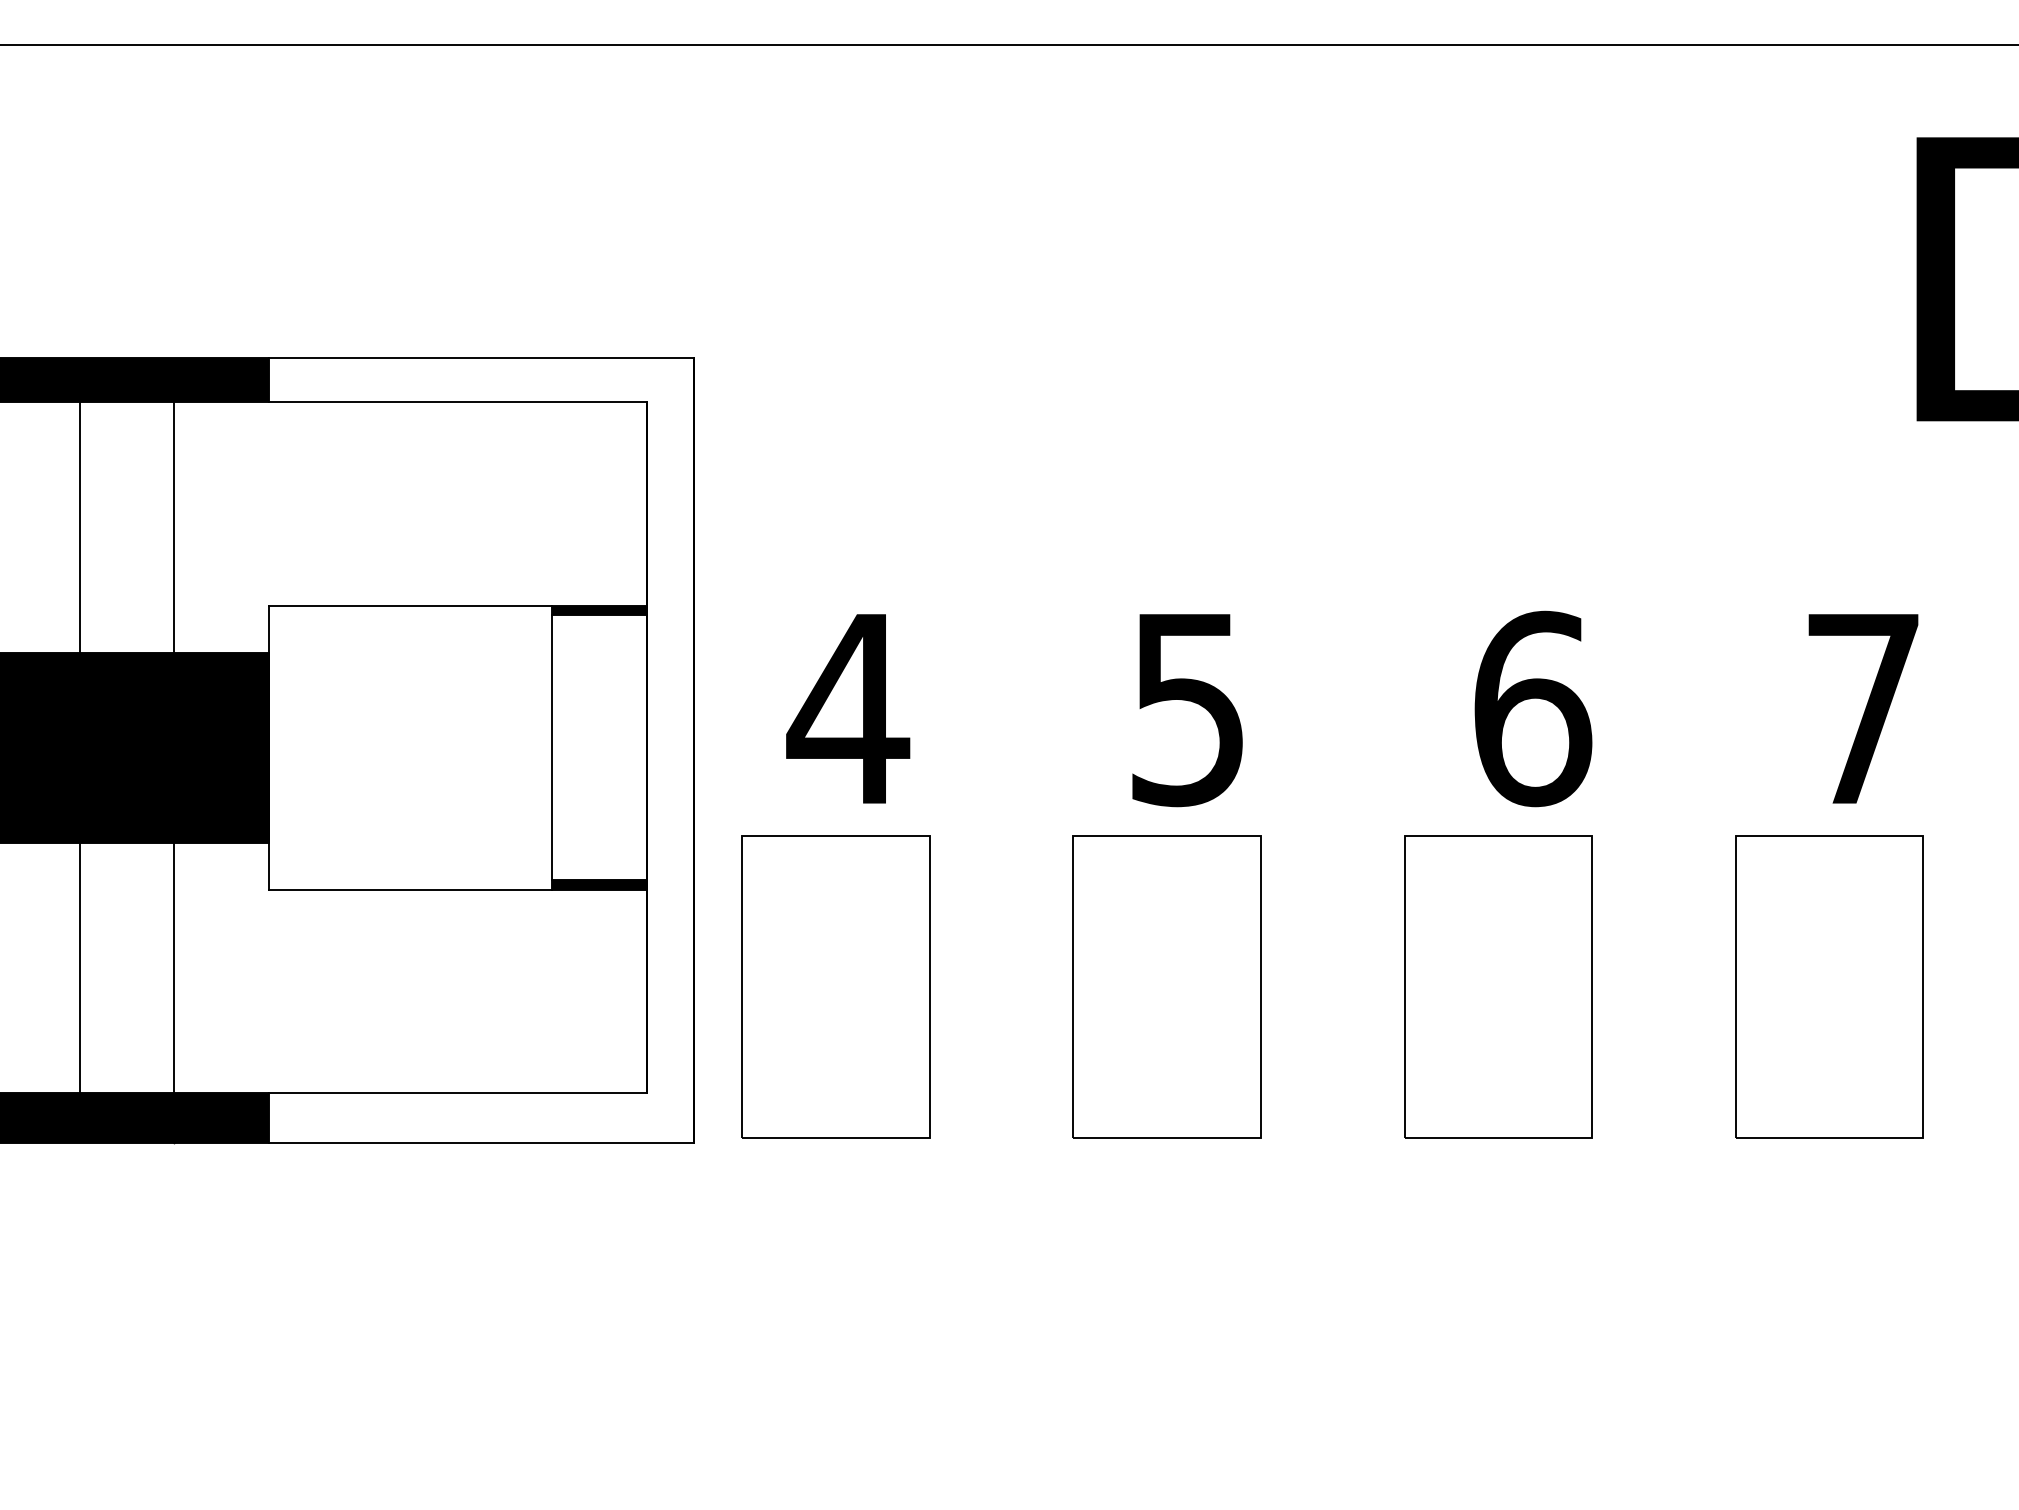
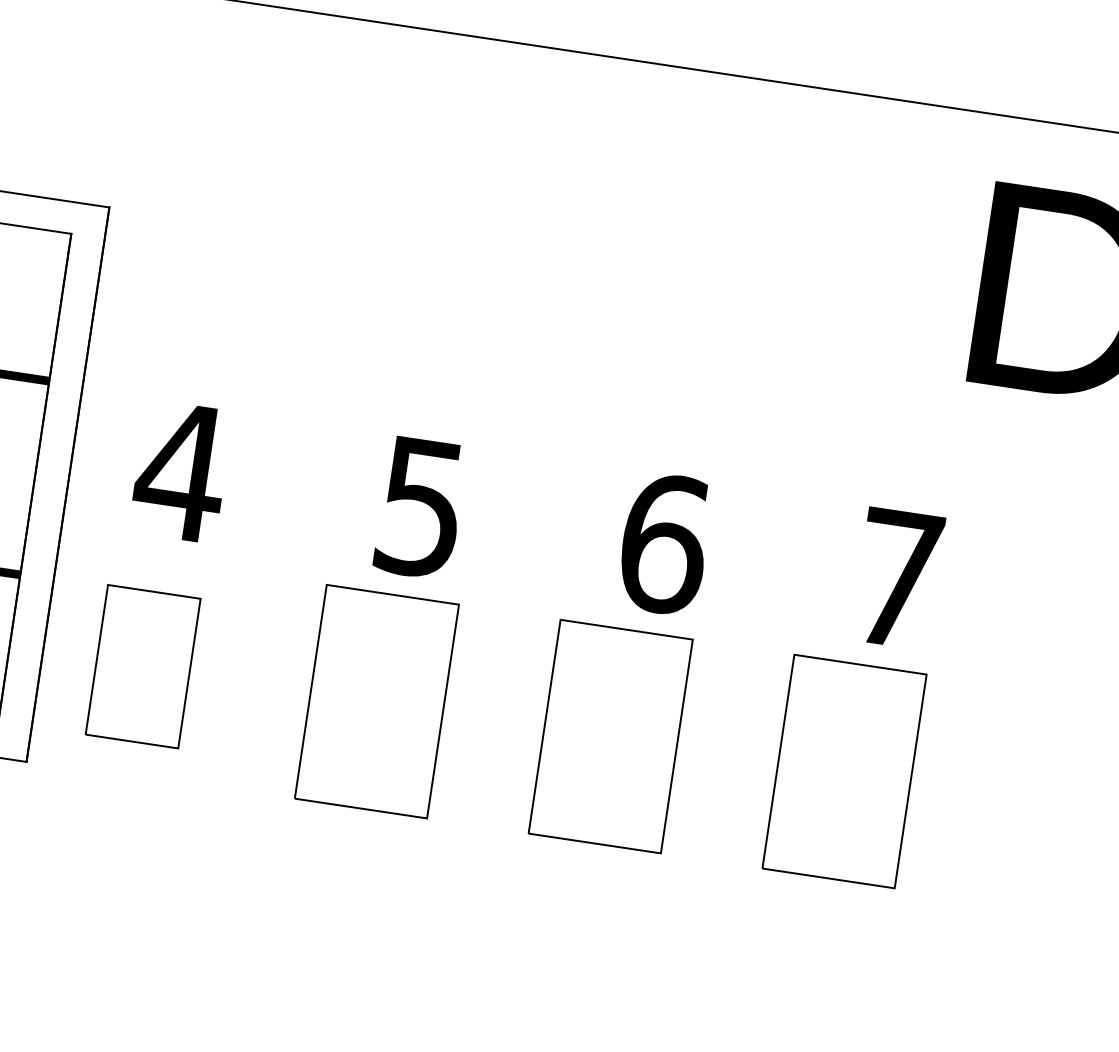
part: (835, 986) -> (142, 666), size x0.7

